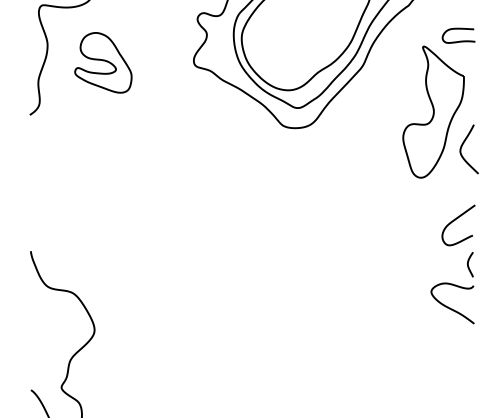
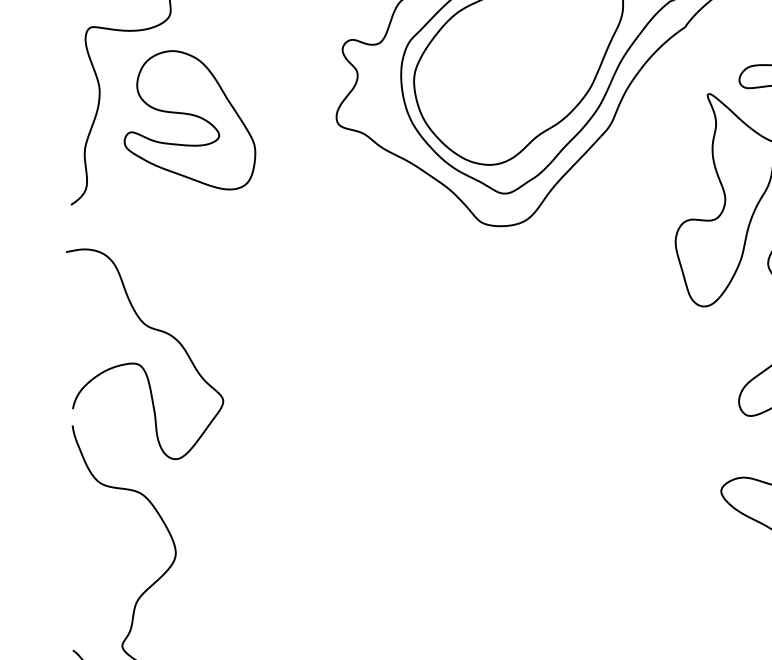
part: (103, 62) -> (190, 119), size x1.43
curve: (71, 212) -> (138, 362), added

